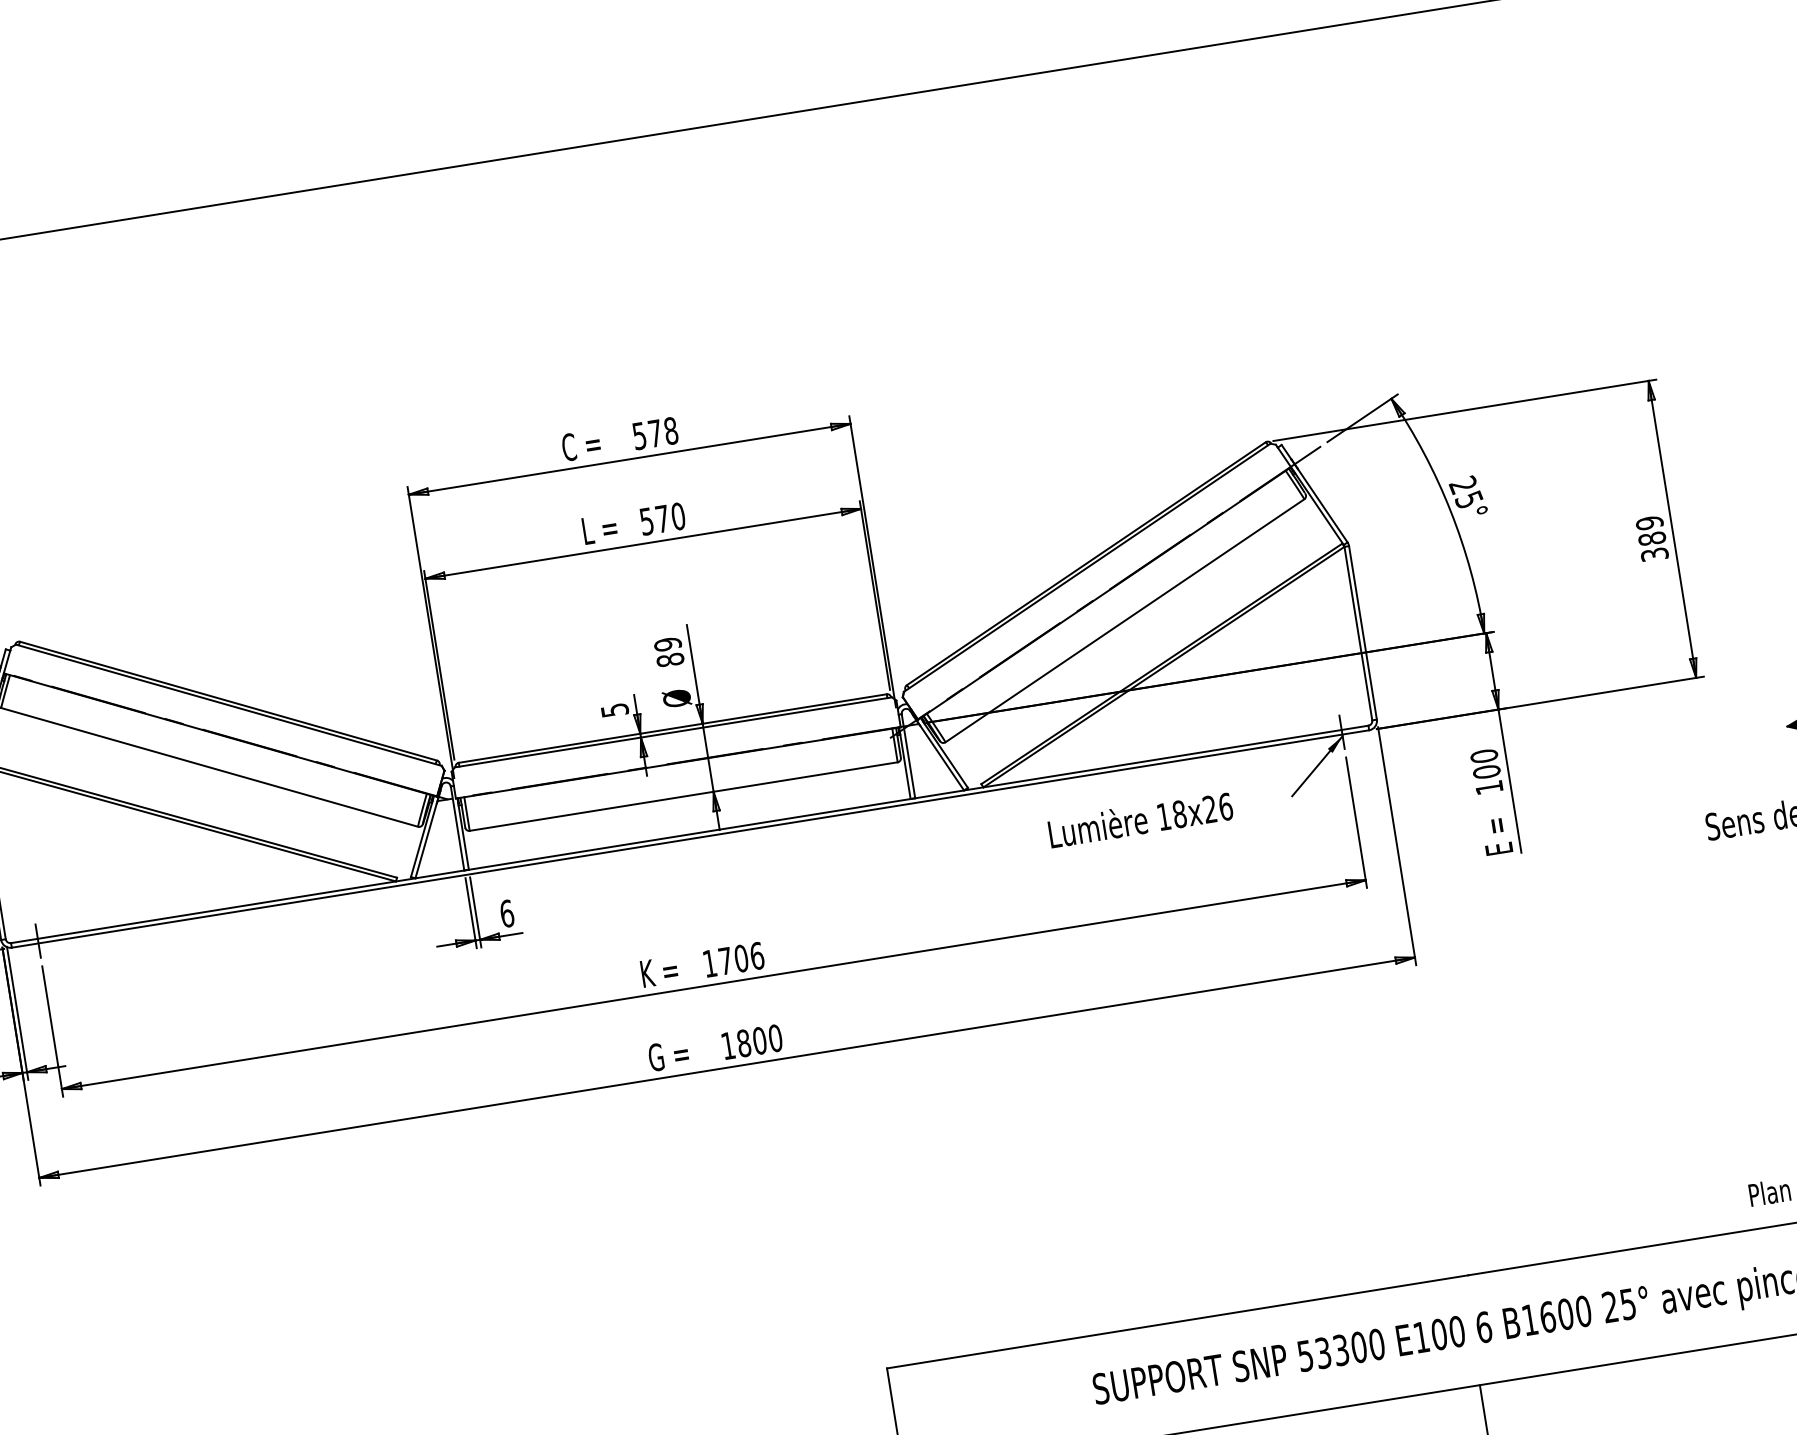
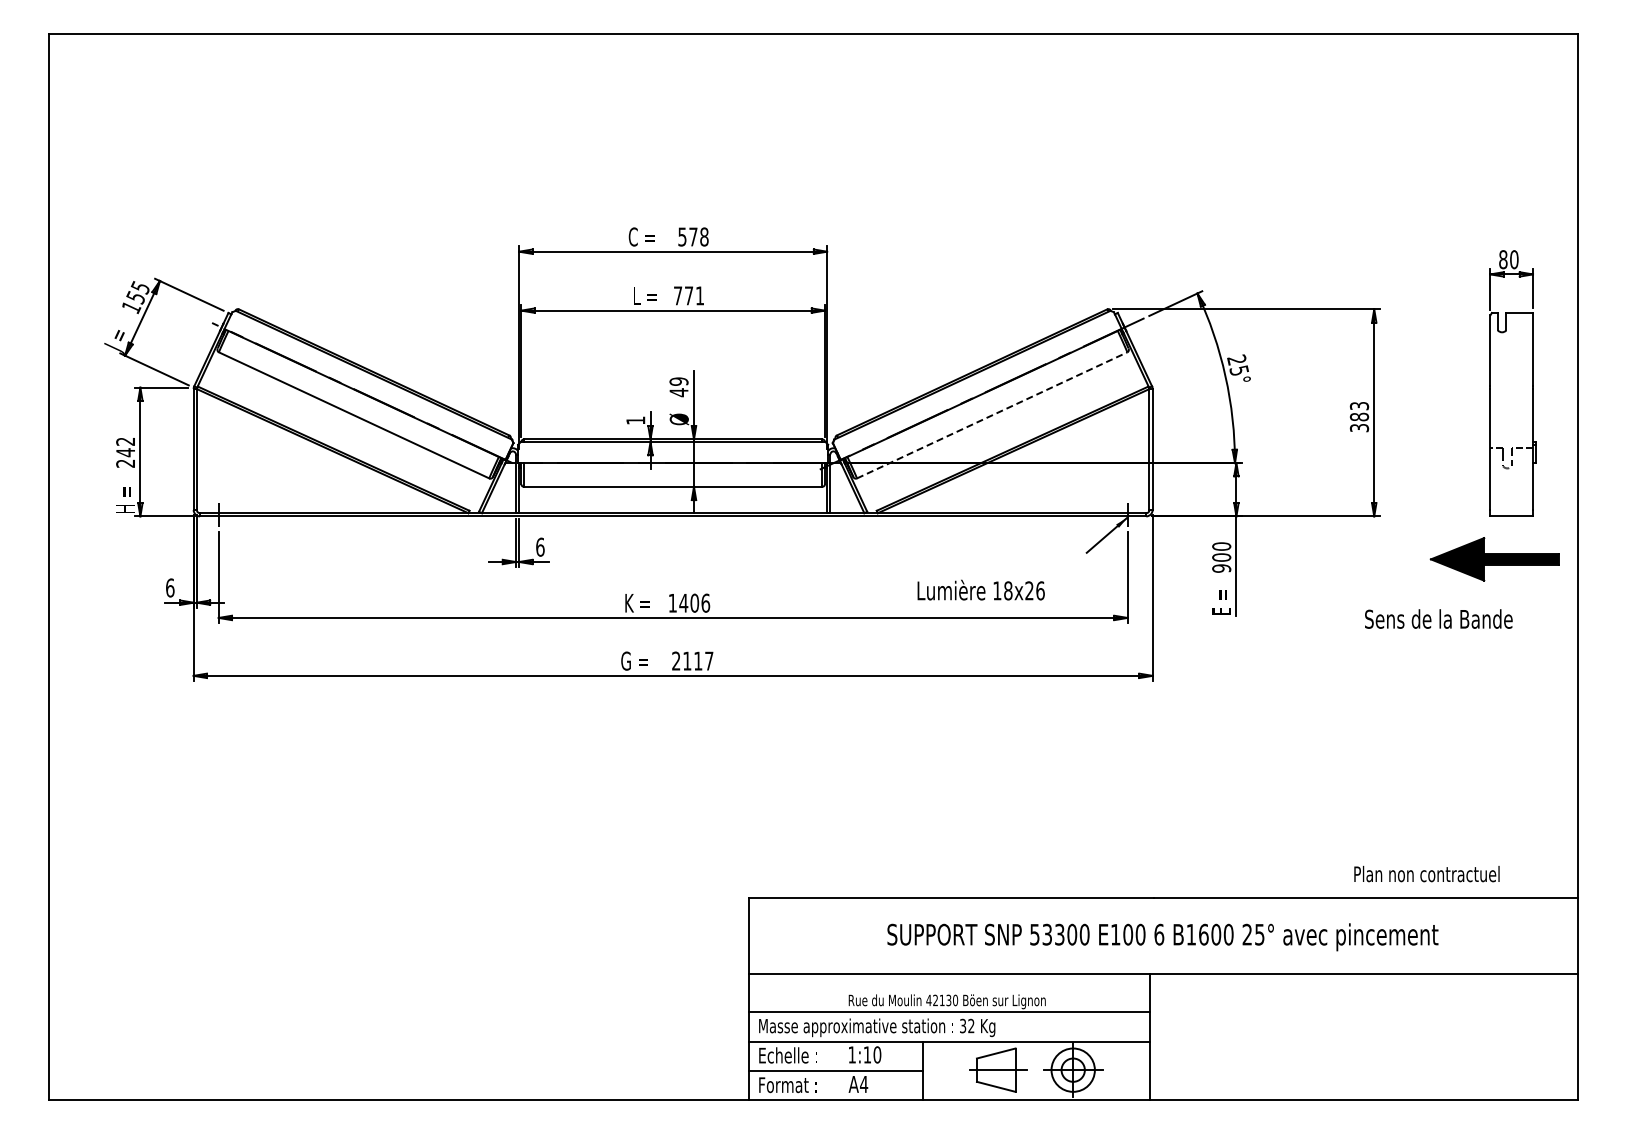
text: (663, 518) -> (689, 295), 570 -> 771
text: (1649, 522) -> (1359, 405), 389 -> 383
line: (1125, 620) -> (992, 415), solid -> dashed
text: (669, 660) -> (678, 392), 89 -> 49
text: (614, 710) -> (635, 420), 5 -> 1
text: (1489, 787) -> (1221, 568), 100 -> 900
text: (1139, 818) -> (980, 589), moved
text: (725, 961) -> (683, 603), 1706 -> 1406
text: (751, 1041) -> (692, 660), 1800 -> 2117

